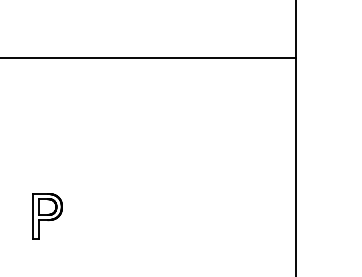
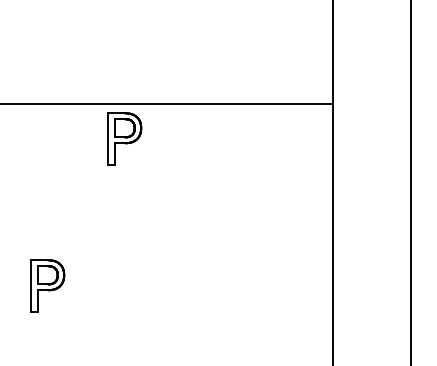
part: (114, 87) -> (124, 138), added

